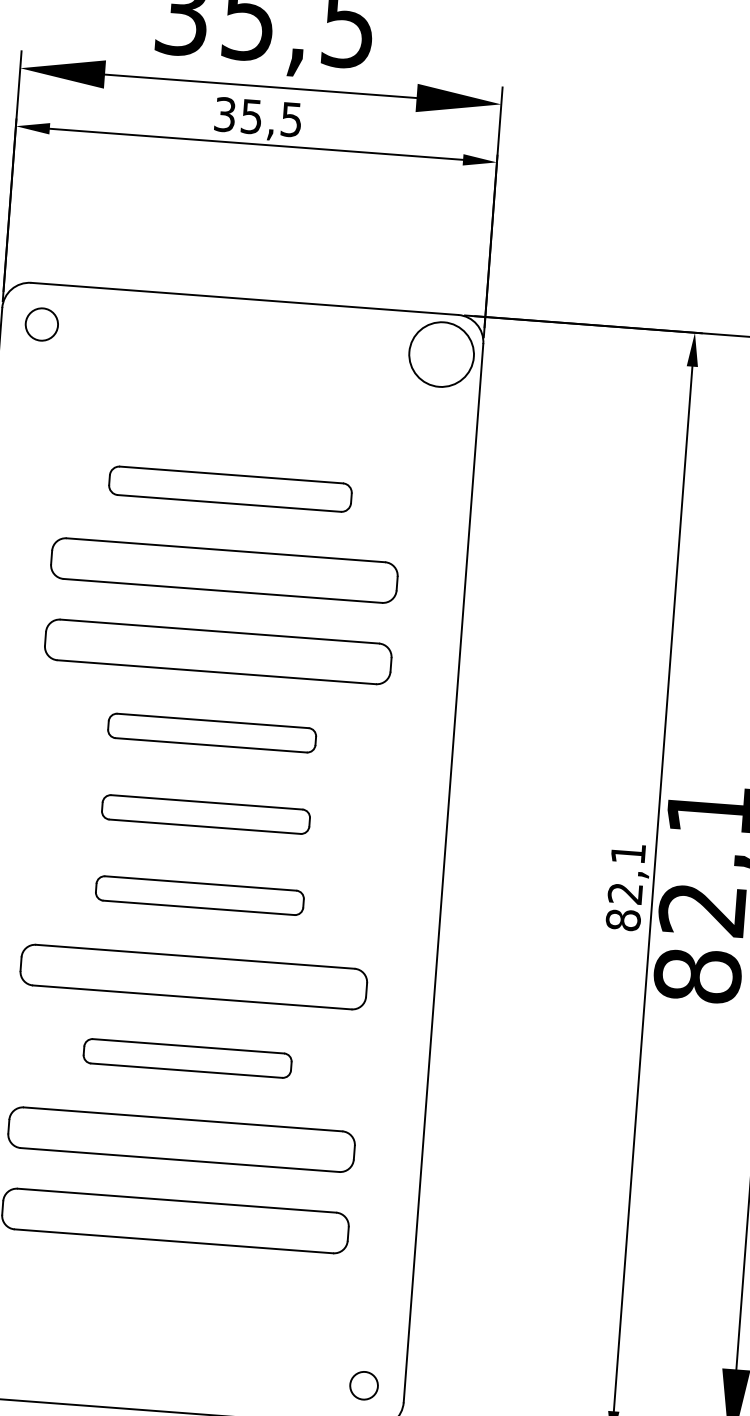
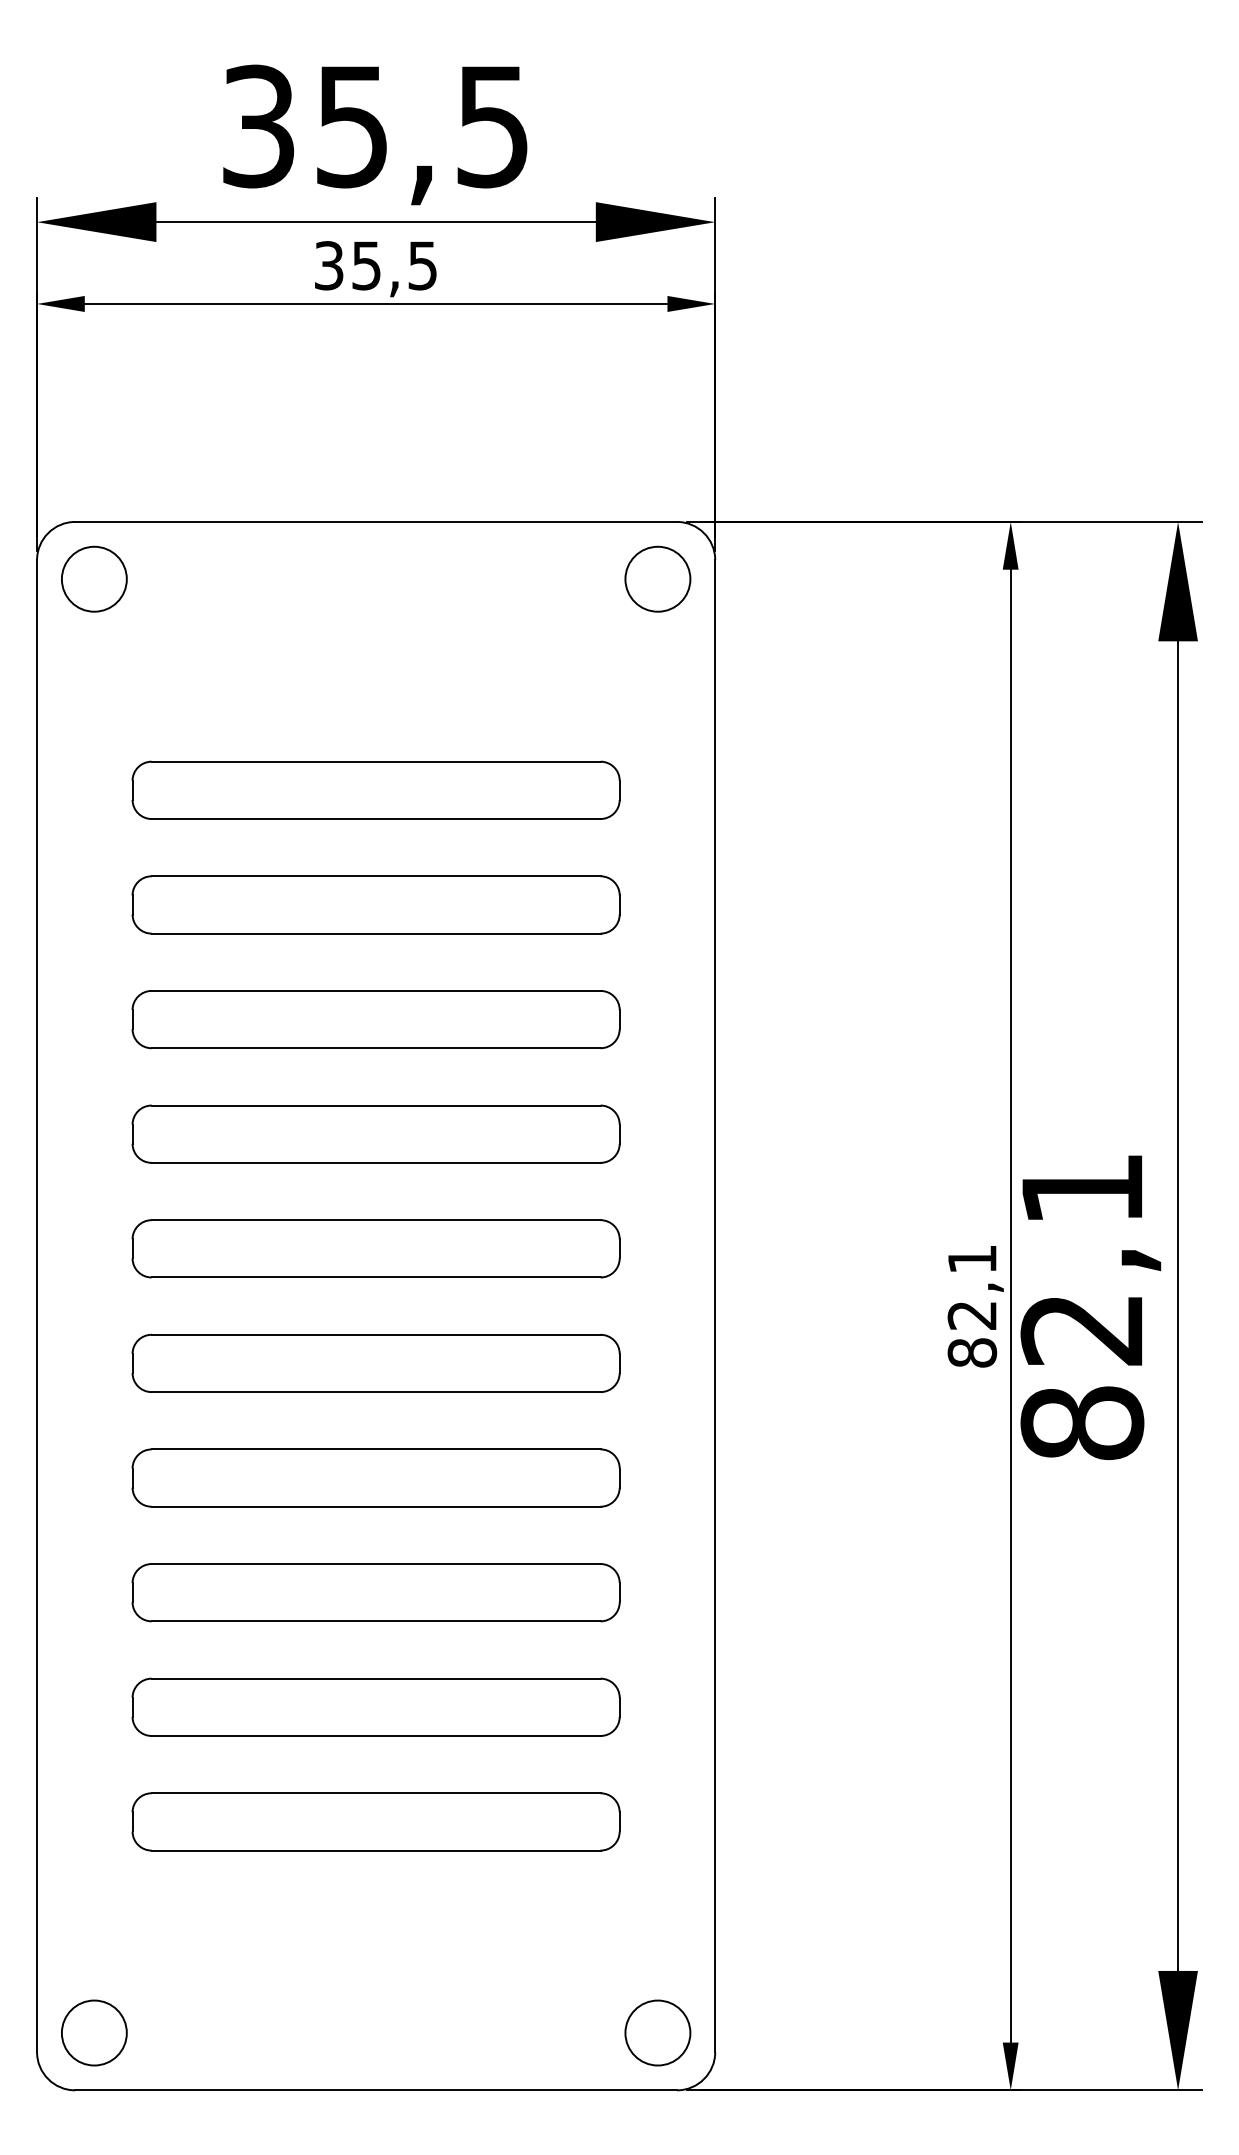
circle: (41, 323) -> (93, 578), size x1.43
circle: (441, 354) -> (657, 578), size x0.71
part: (230, 488) -> (375, 789), size x1.43
part: (211, 732) -> (375, 1133), size x1.67
part: (205, 814) -> (375, 1248), size x1.67
part: (199, 895) -> (375, 1362), size x1.67
part: (187, 1058) -> (375, 1592), size x1.67
circle: (363, 1385) -> (657, 2032), size x1.67

